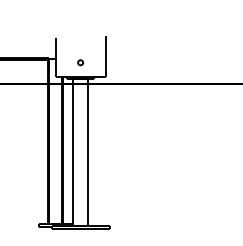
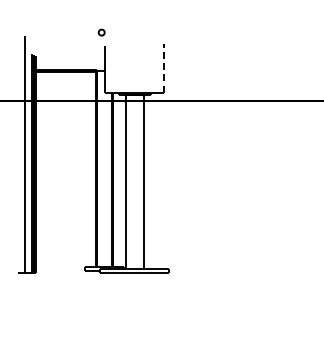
line: (105, 56) -> (164, 68), solid -> dashed
part: (80, 62) -> (101, 32), moved

